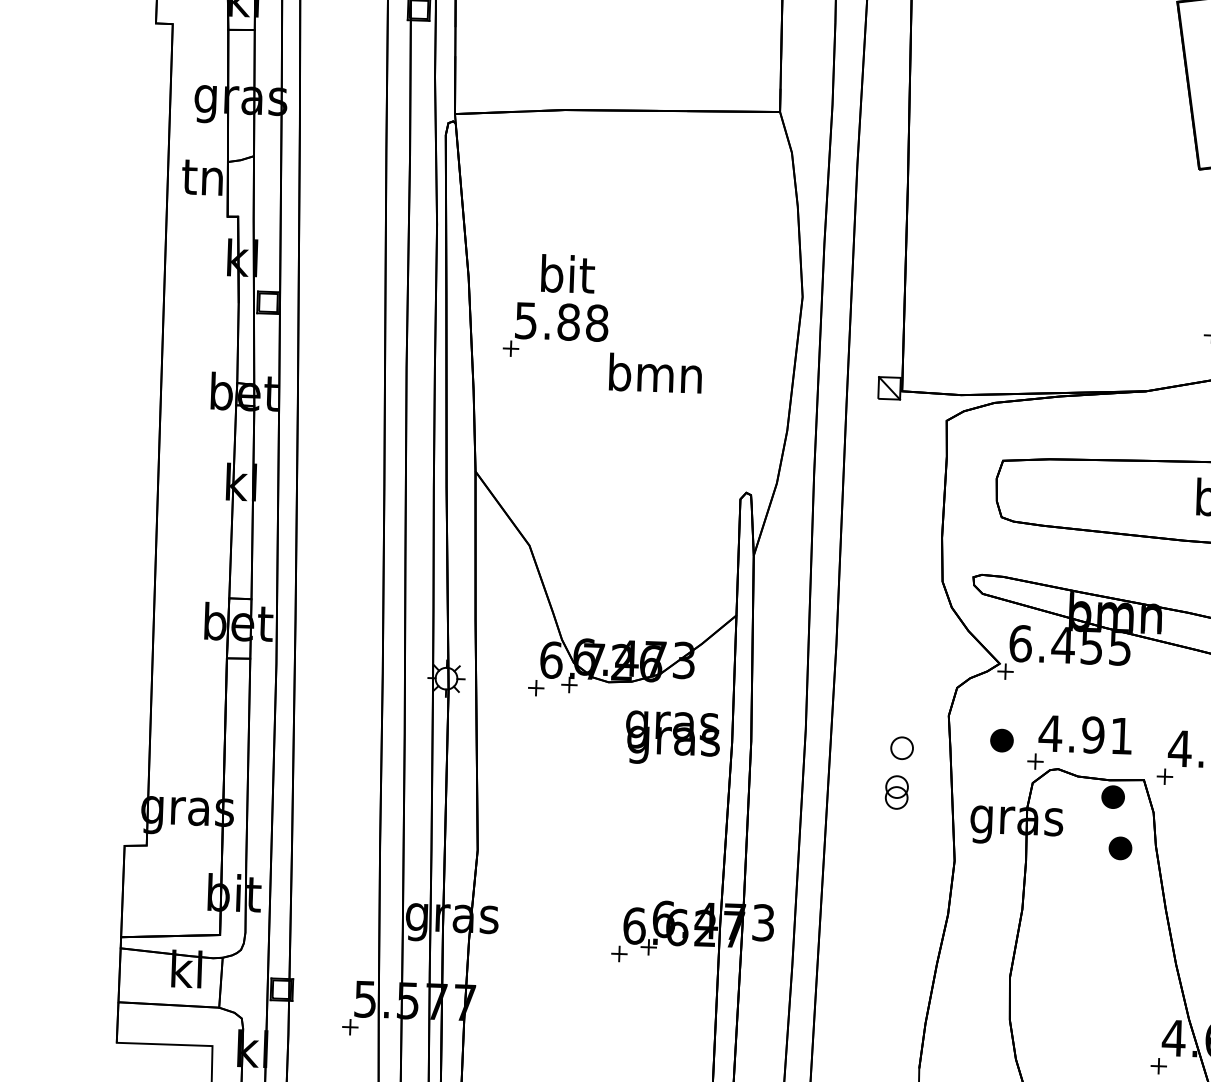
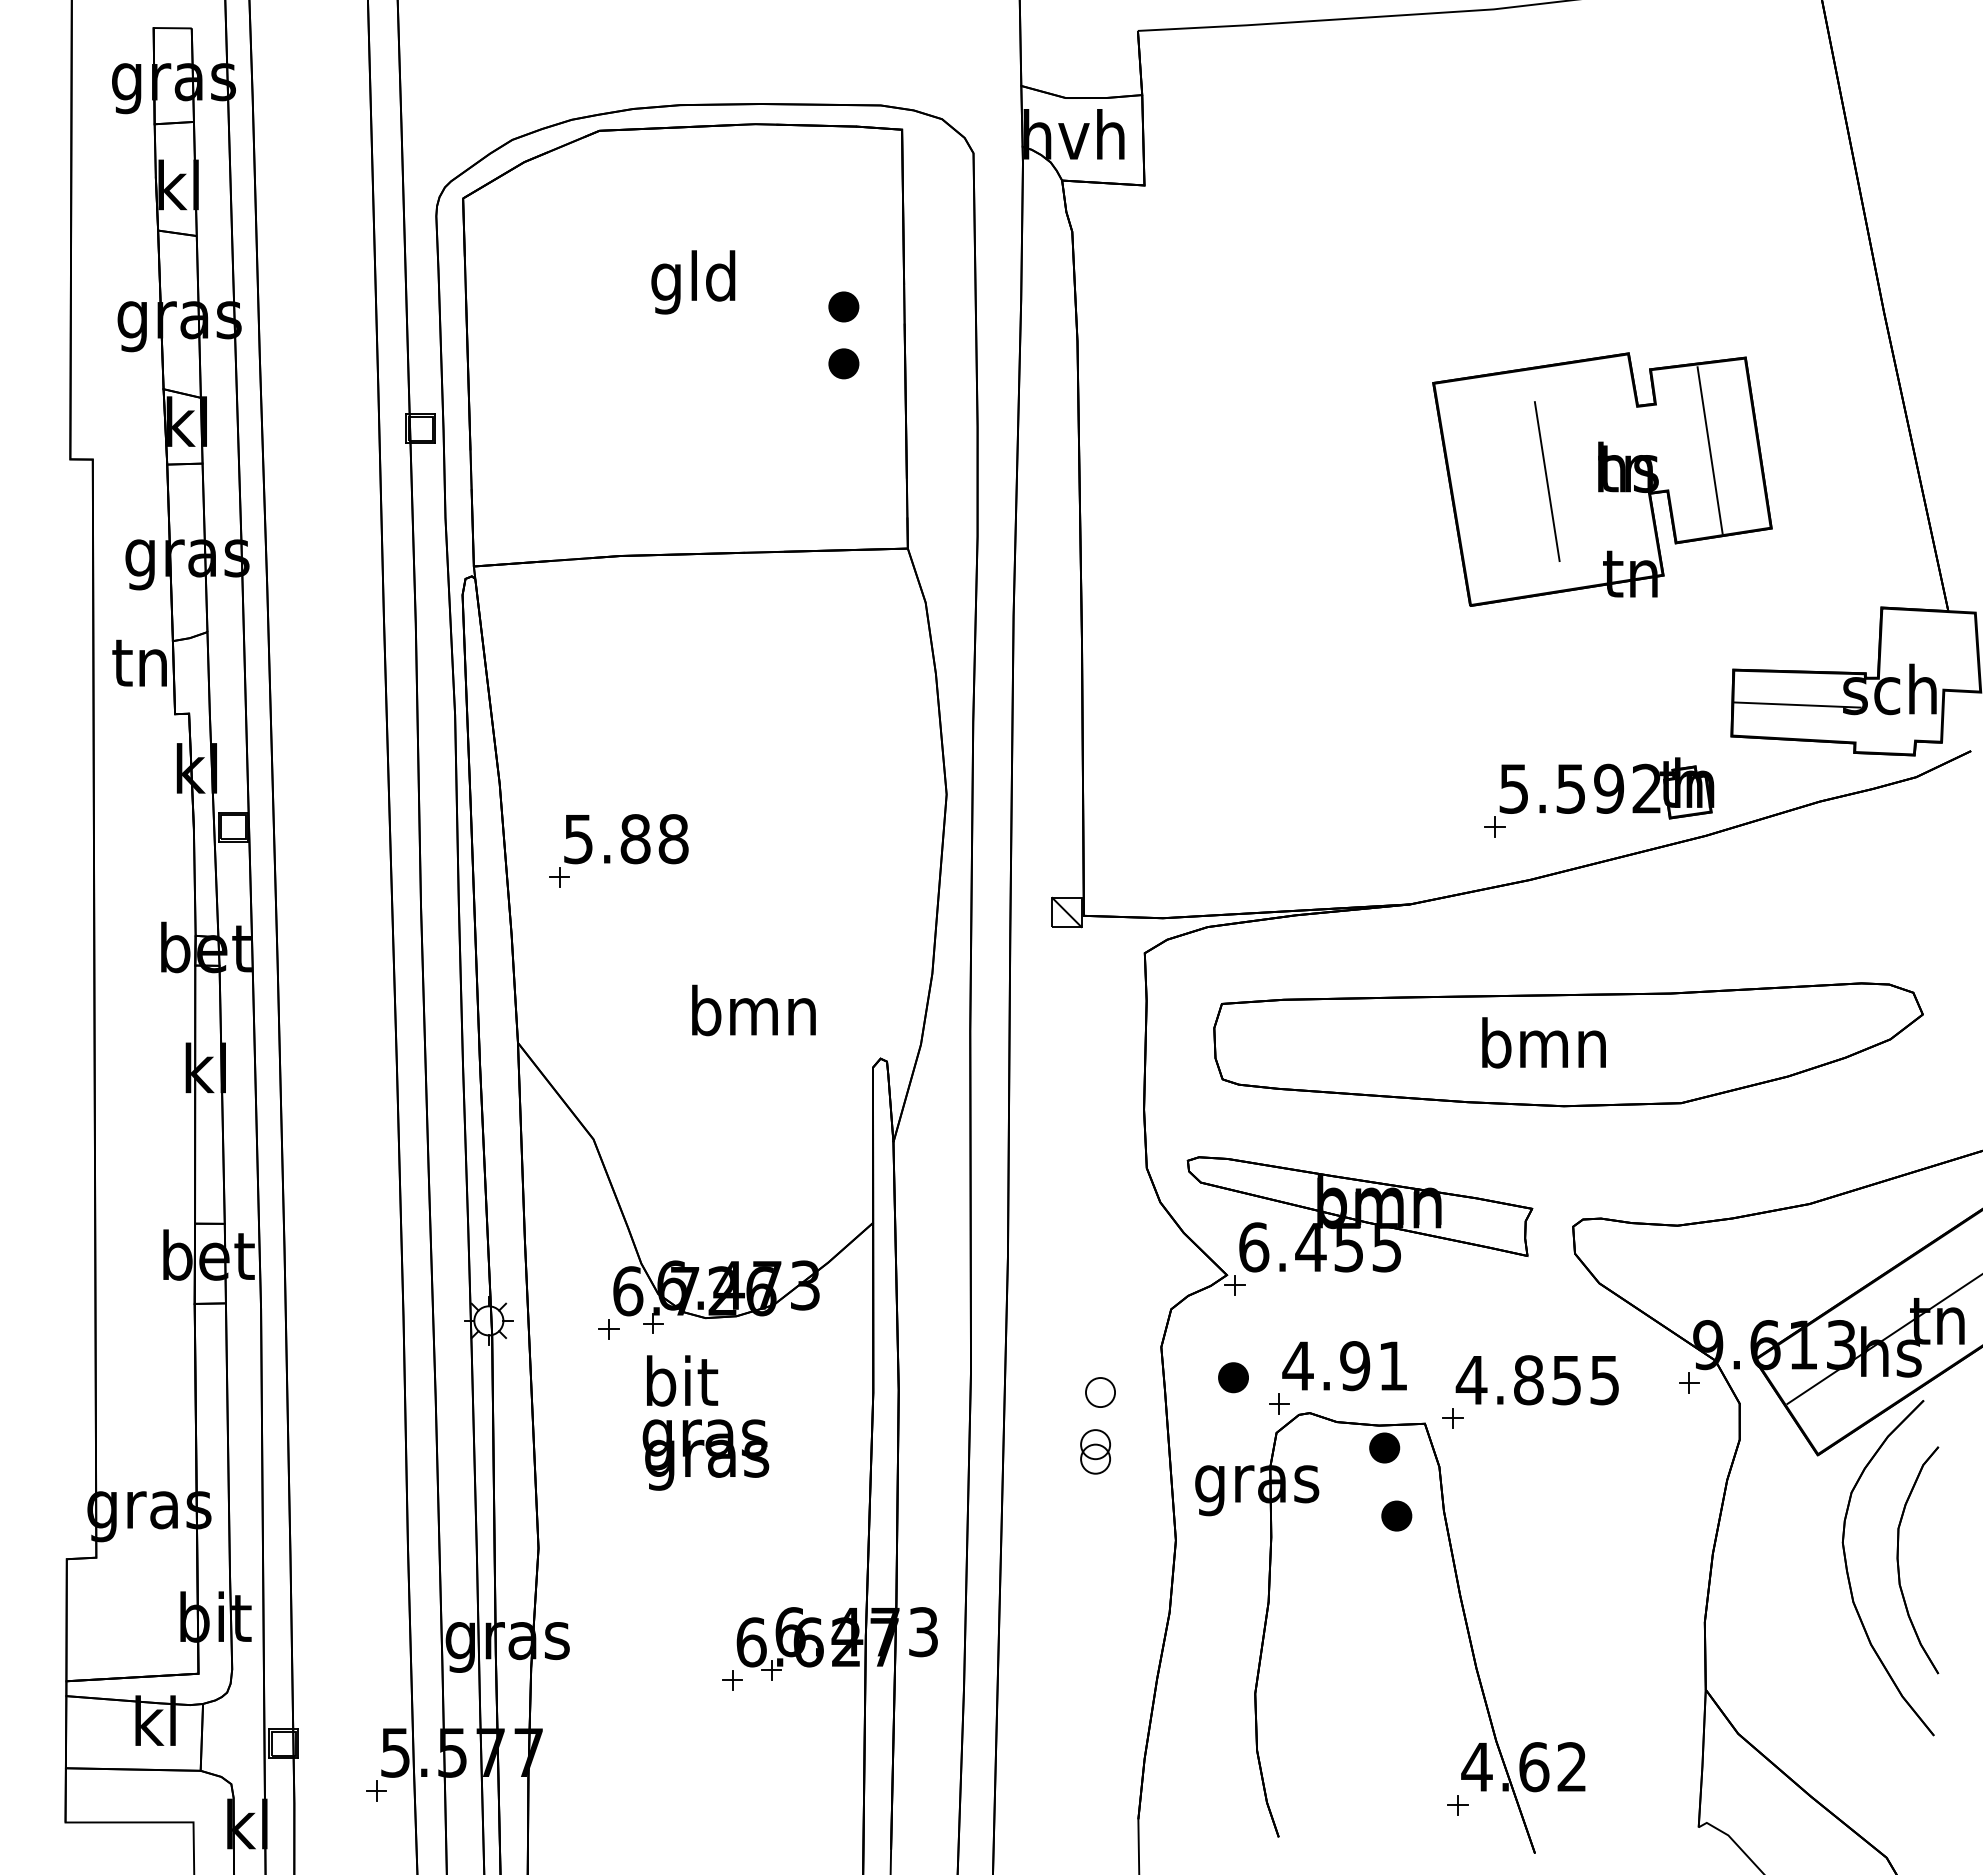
text: (568, 273) -> (682, 1380), moved
text: (655, 373) -> (753, 1010), moved
text: (672, 737) -> (705, 1454), moved

